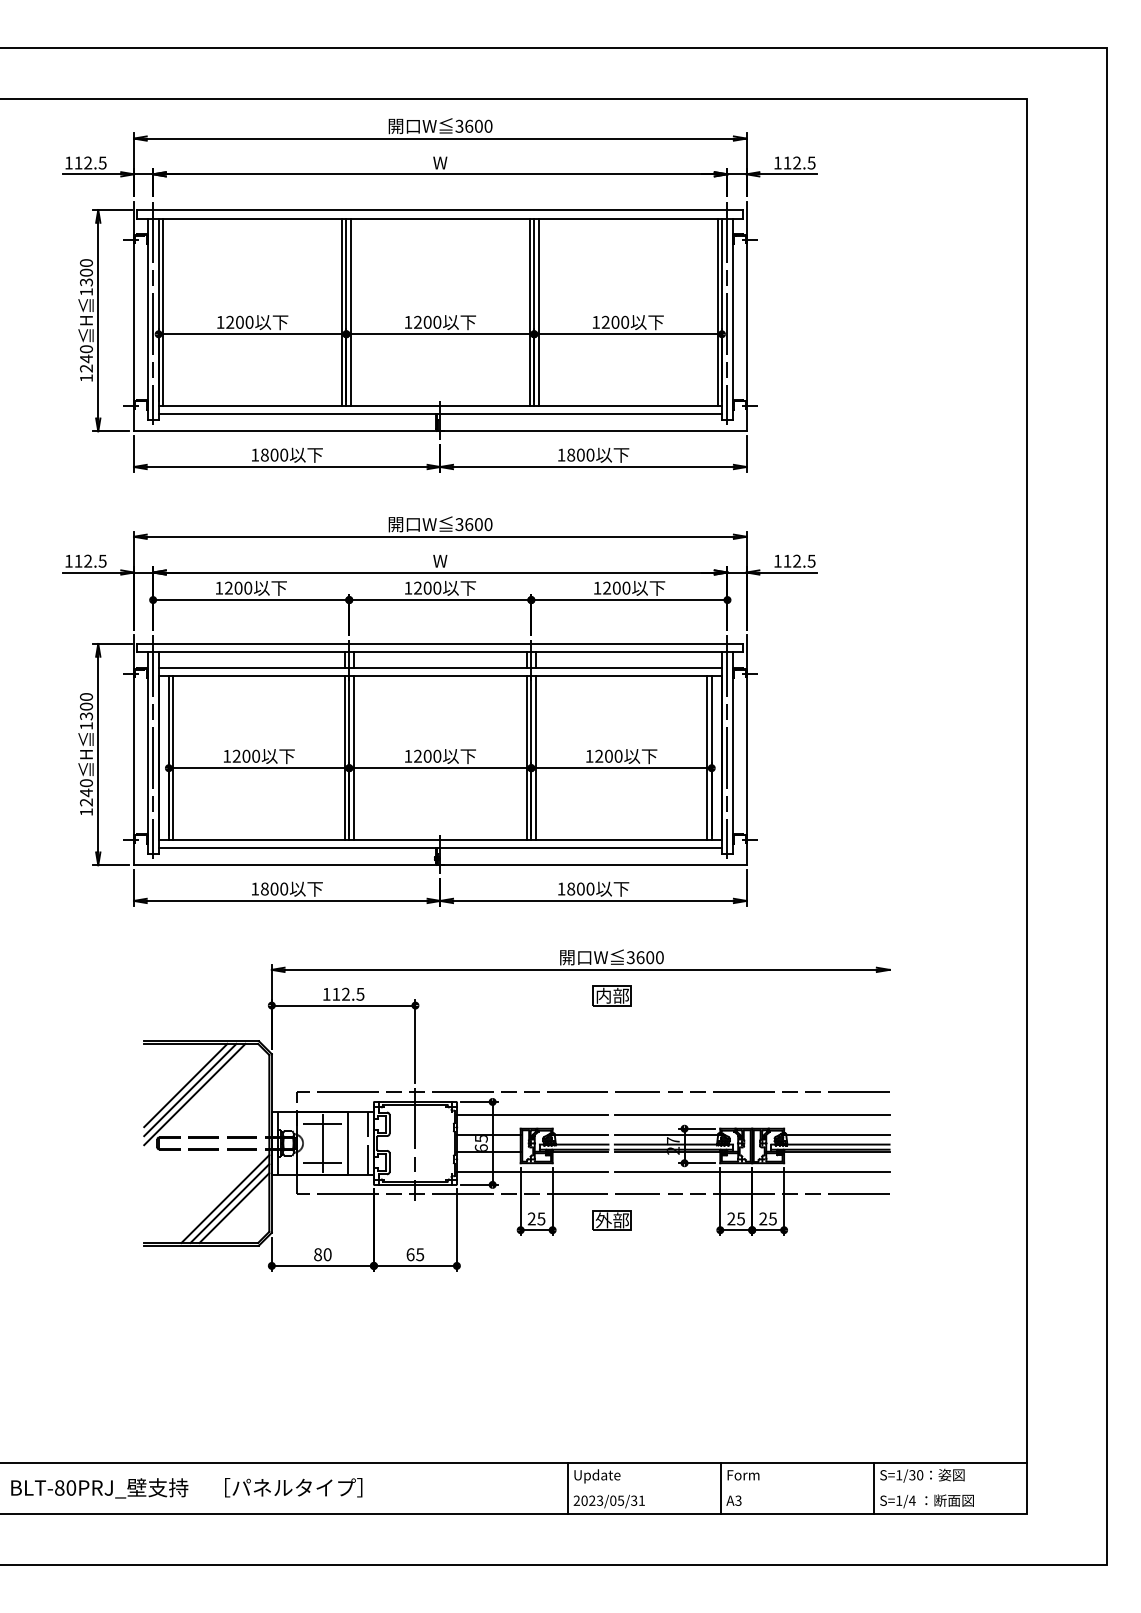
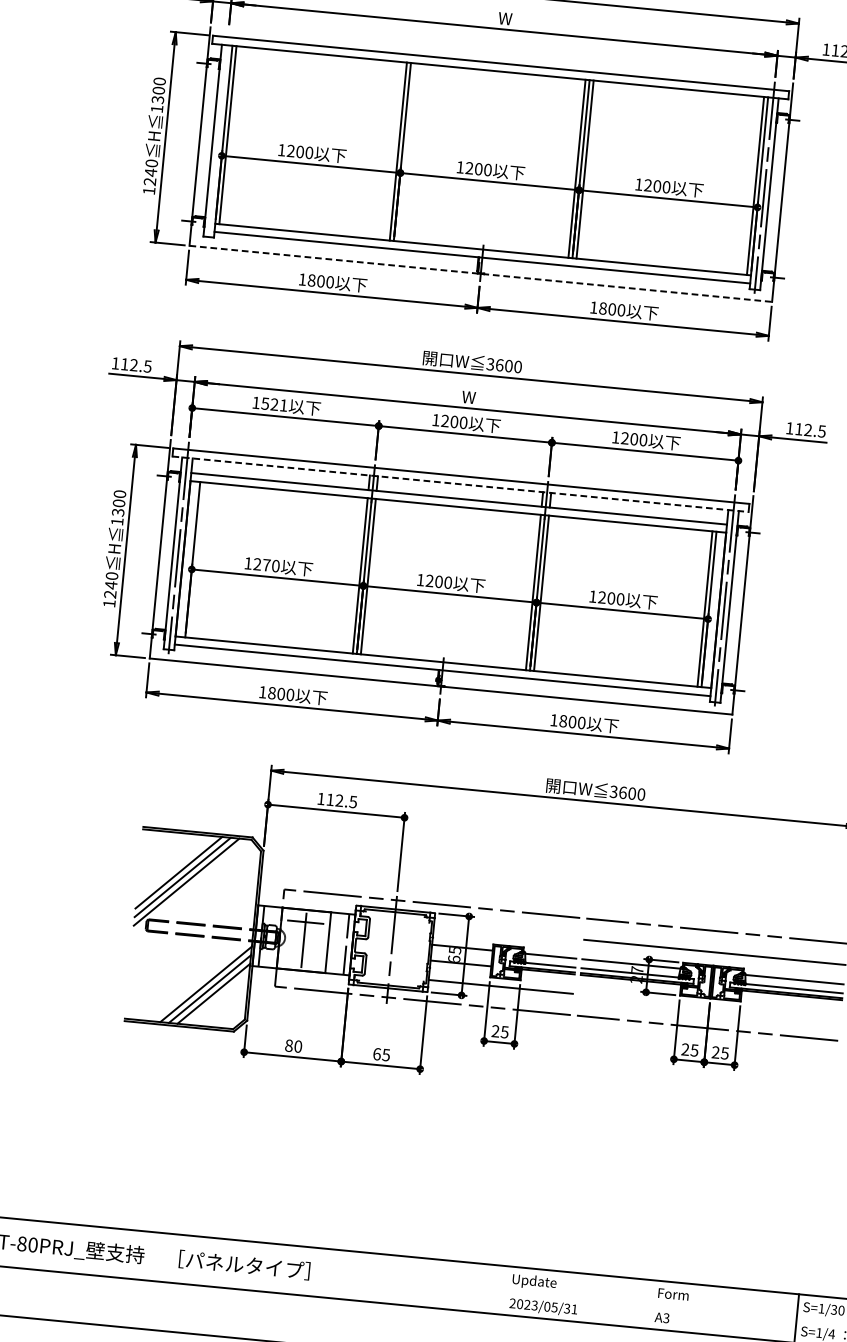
line: (350, 311) -> (406, 151), removed
line: (153, 312) -> (218, 134), removed
line: (440, 431) -> (480, 274), solid -> dashed
text: (238, 587) -> (274, 403), 1200 -> 1521
line: (440, 652) -> (460, 484), solid -> dashed
text: (246, 755) -> (266, 564), 1200 -> 1270
line: (173, 757) -> (197, 559), removed
part: (611, 995) -> (591, 826), removed
line: (532, 1114) -> (505, 932), removed
line: (322, 1162) -> (301, 958), removed
line: (751, 1172) -> (708, 1007), removed
part: (611, 1220) -> (571, 1040), removed
line: (567, 1487) -> (505, 1289), removed
line: (721, 1487) -> (651, 1304), removed

